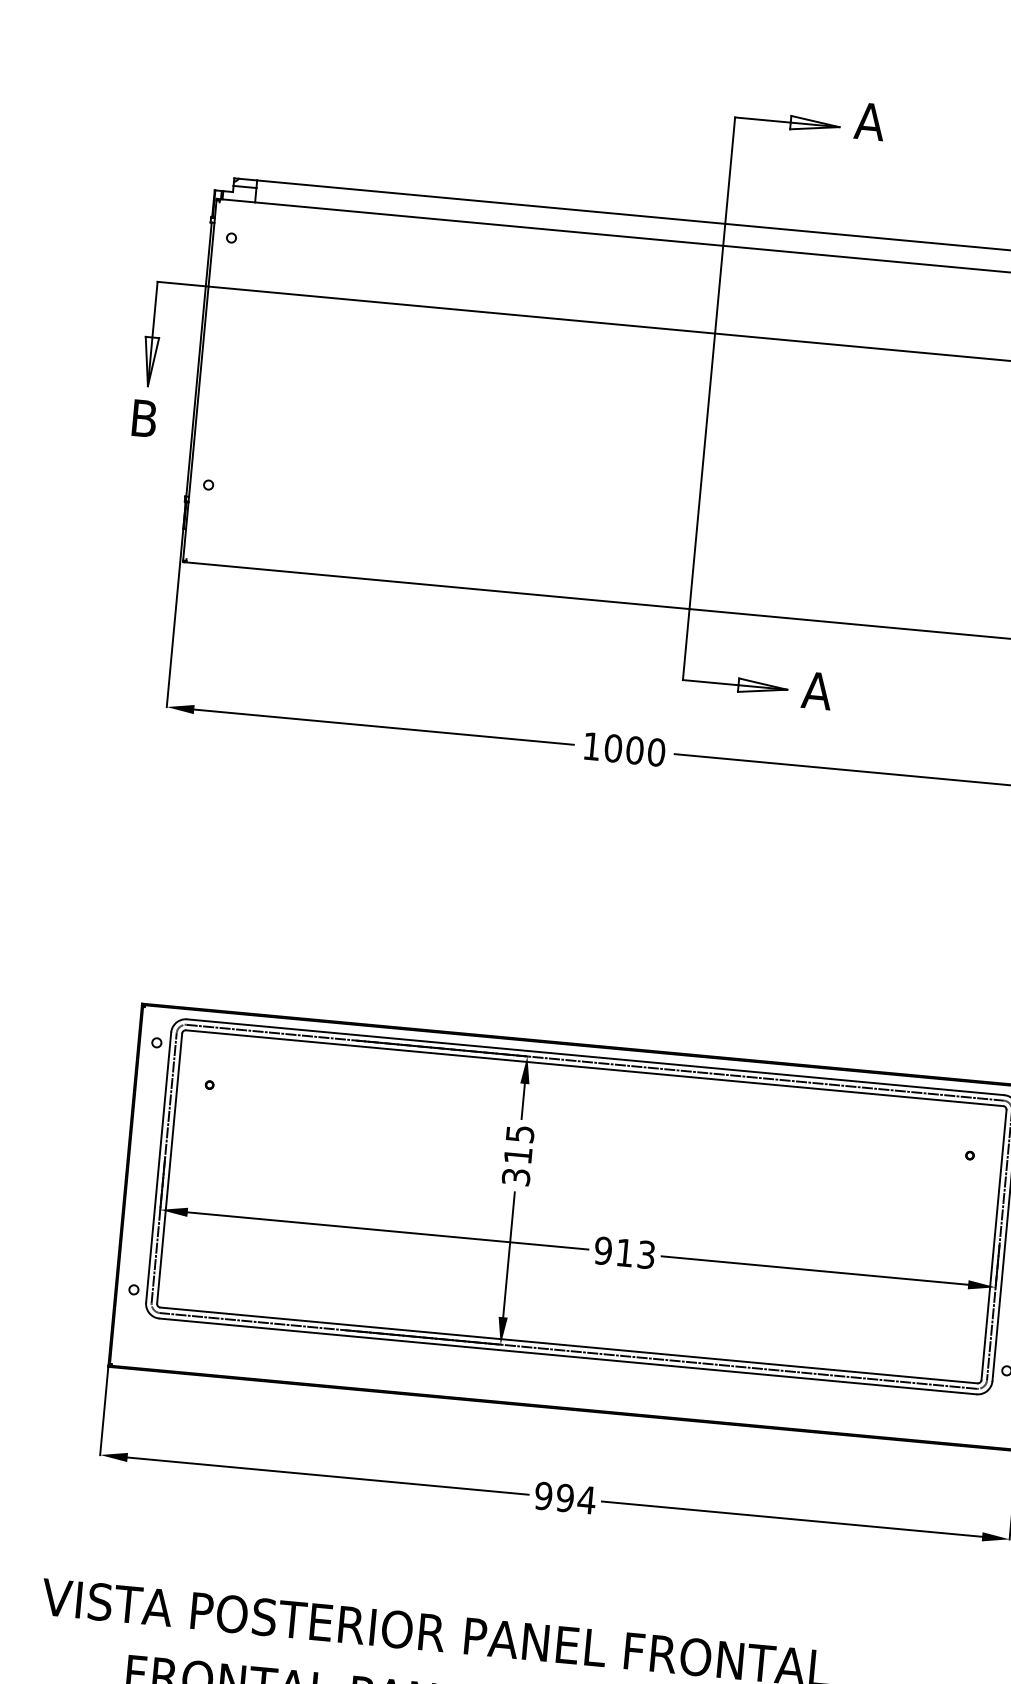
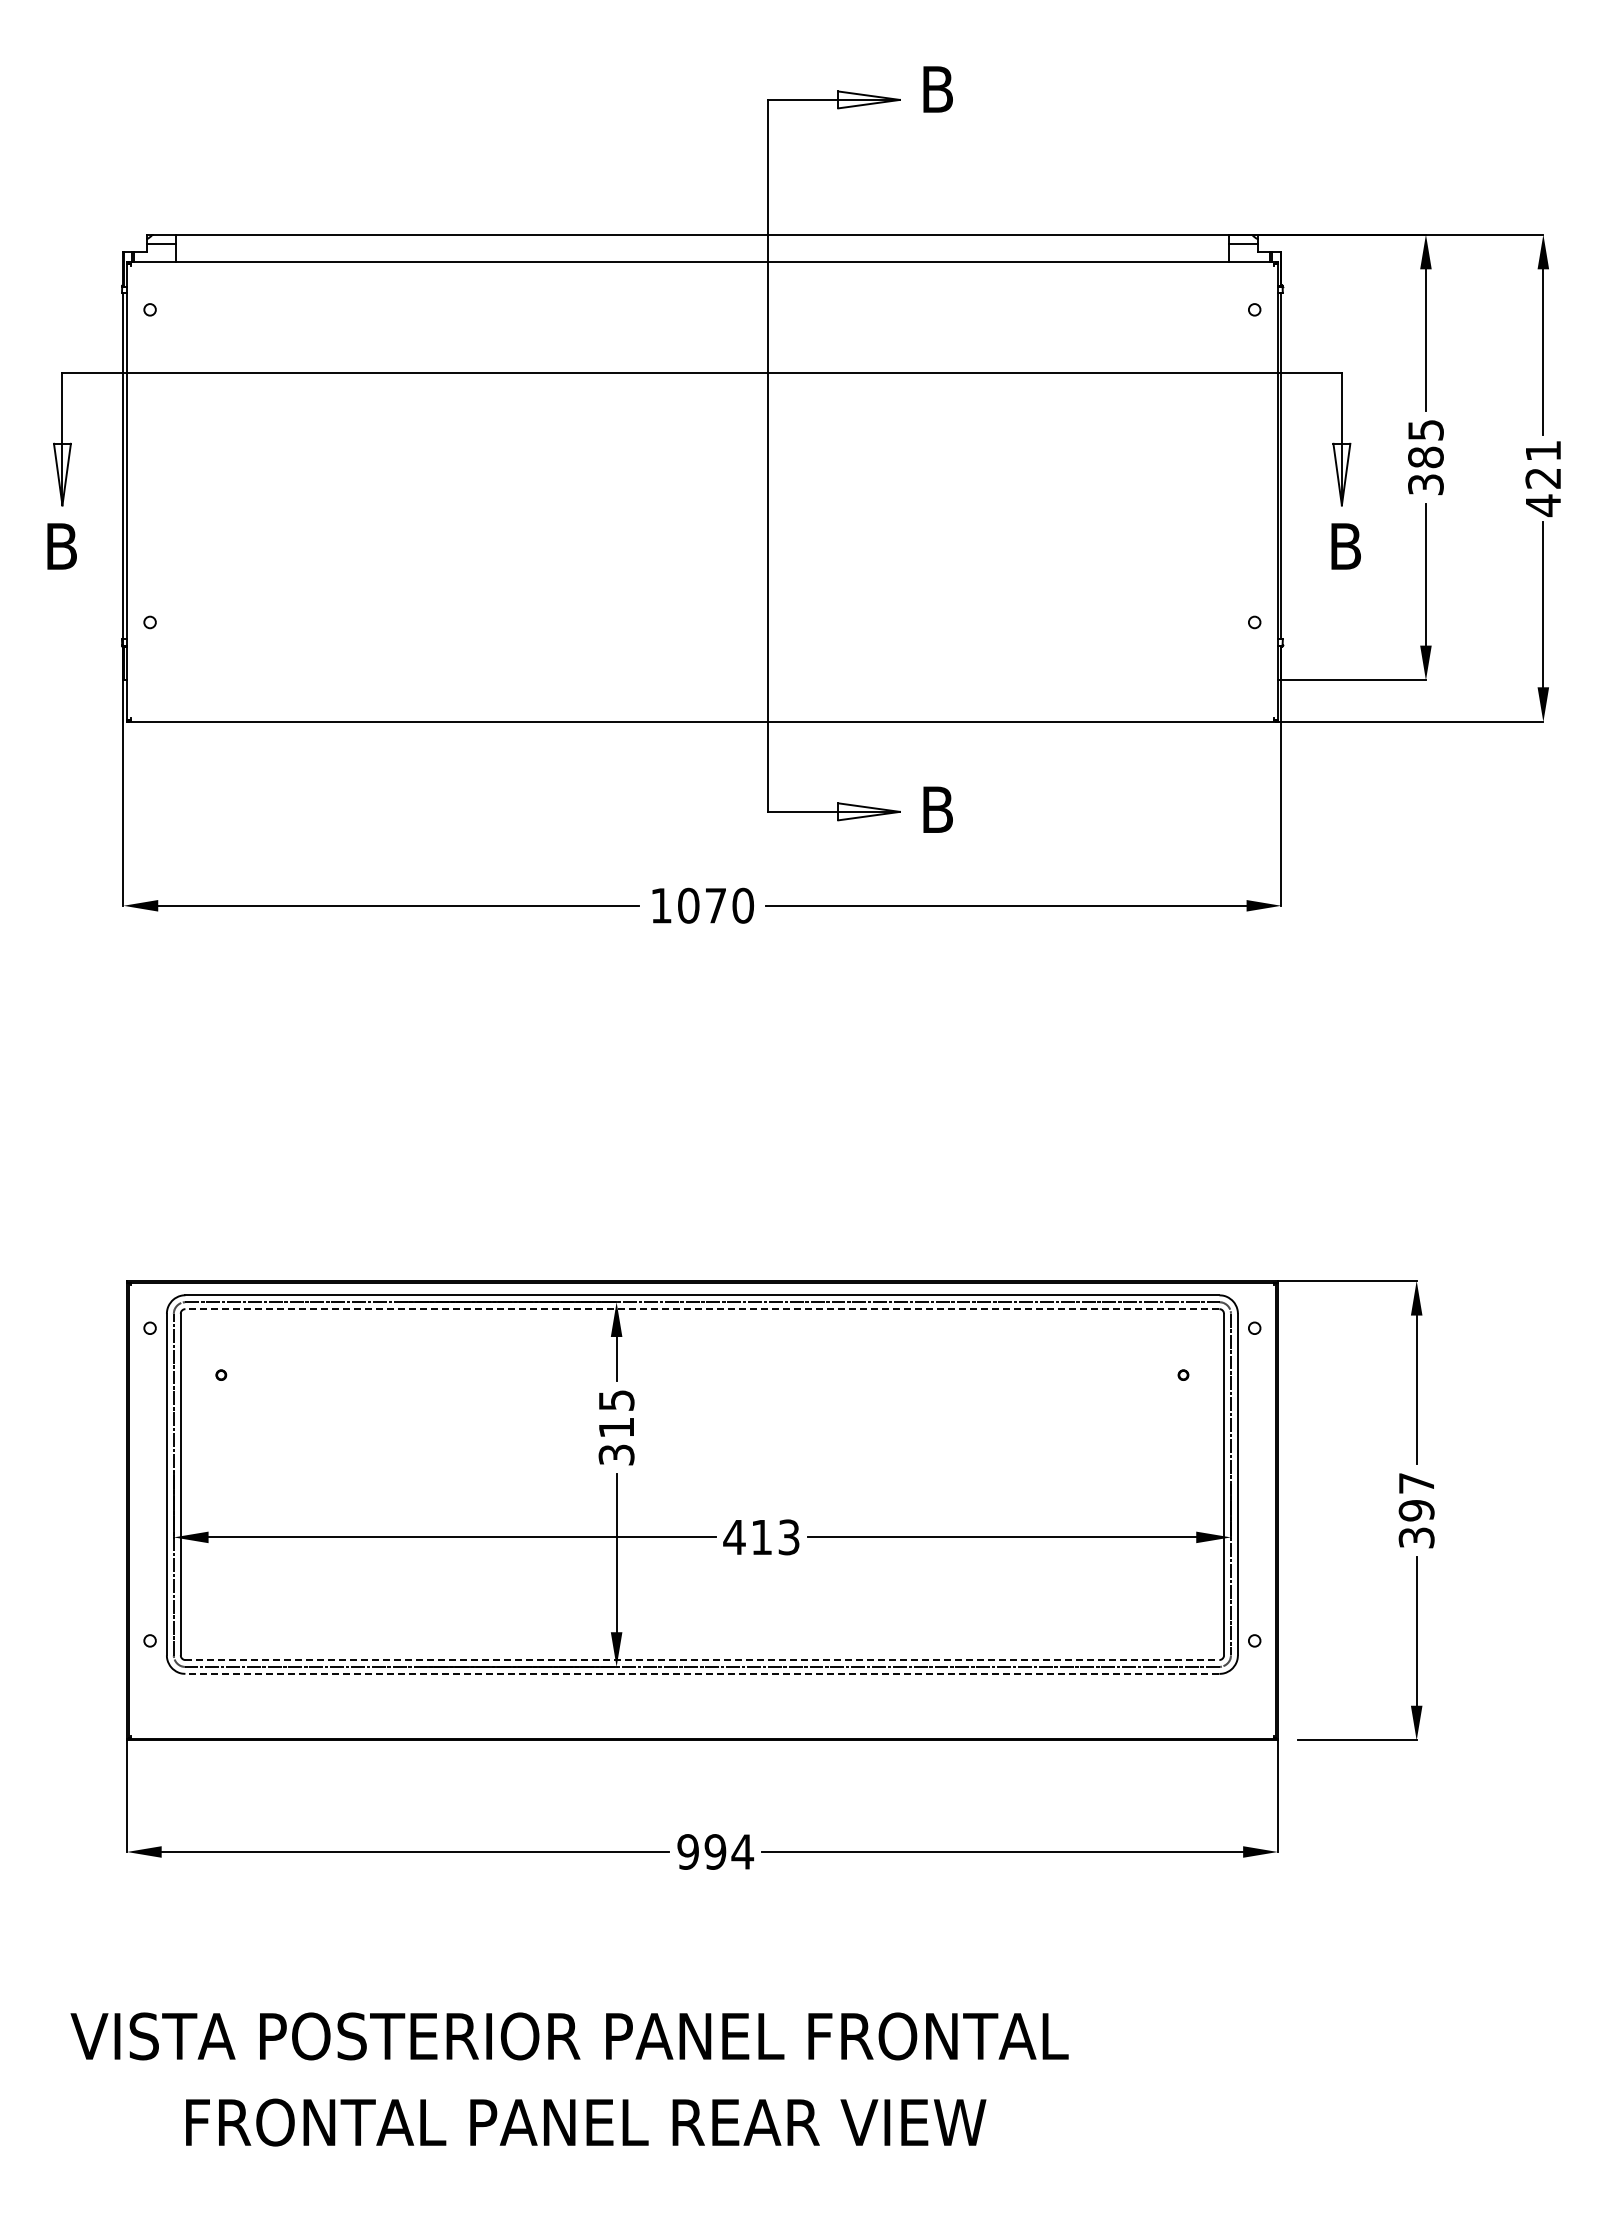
text: (869, 121) -> (937, 89), A -> B
text: (817, 690) -> (937, 809), A -> B
text: (634, 750) -> (715, 905), 1000 -> 1070
line: (594, 1068) -> (702, 1309), solid -> dashed
text: (603, 1250) -> (734, 1537), 913 -> 413
line: (569, 1345) -> (702, 1660), solid -> dashed
line: (568, 1356) -> (702, 1673), solid -> dashed

